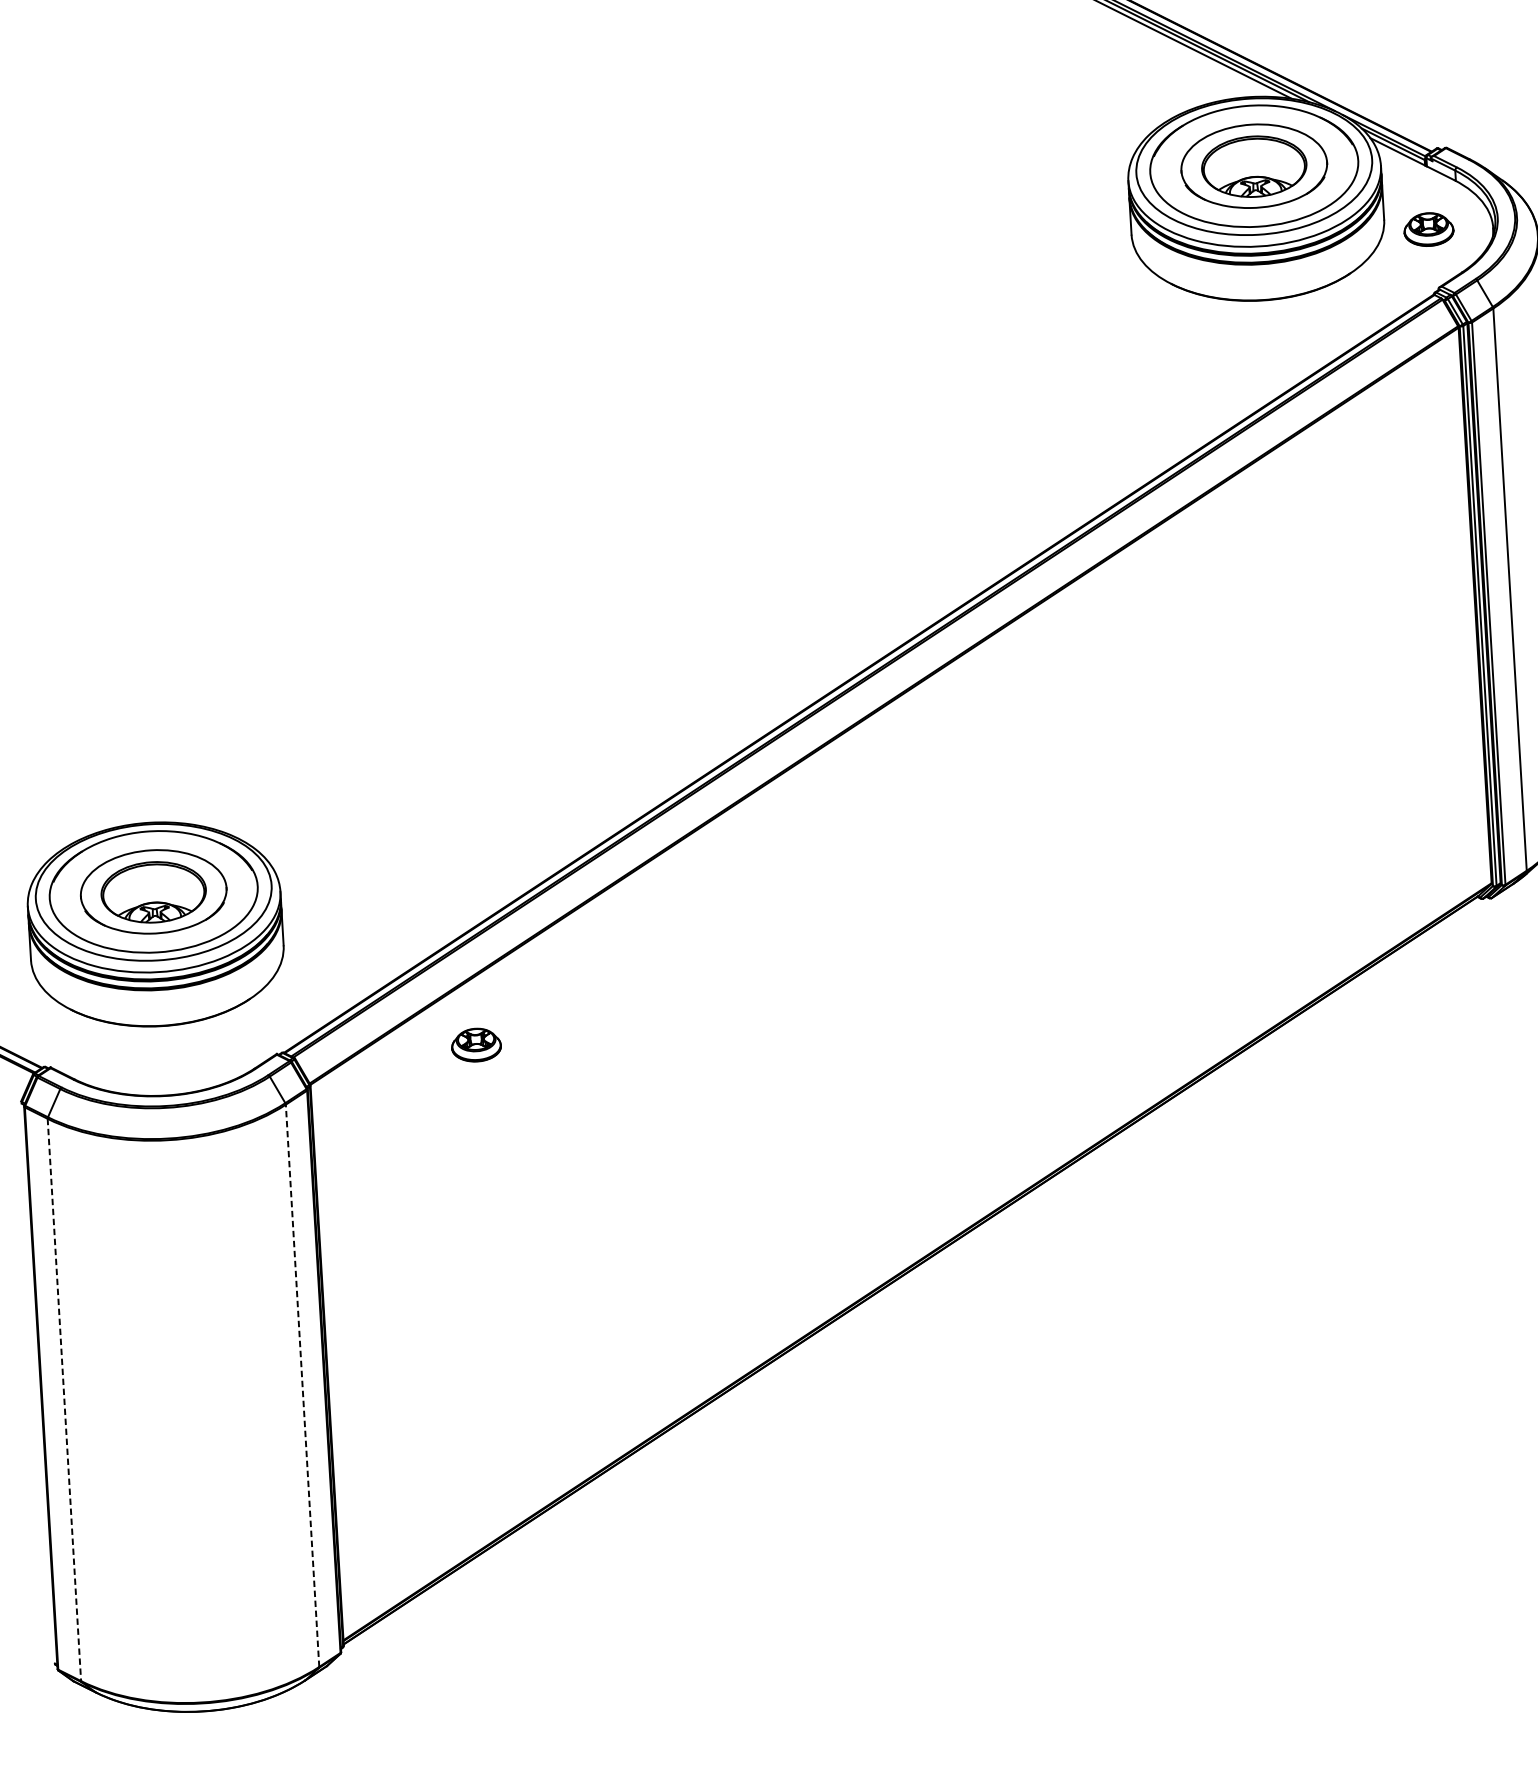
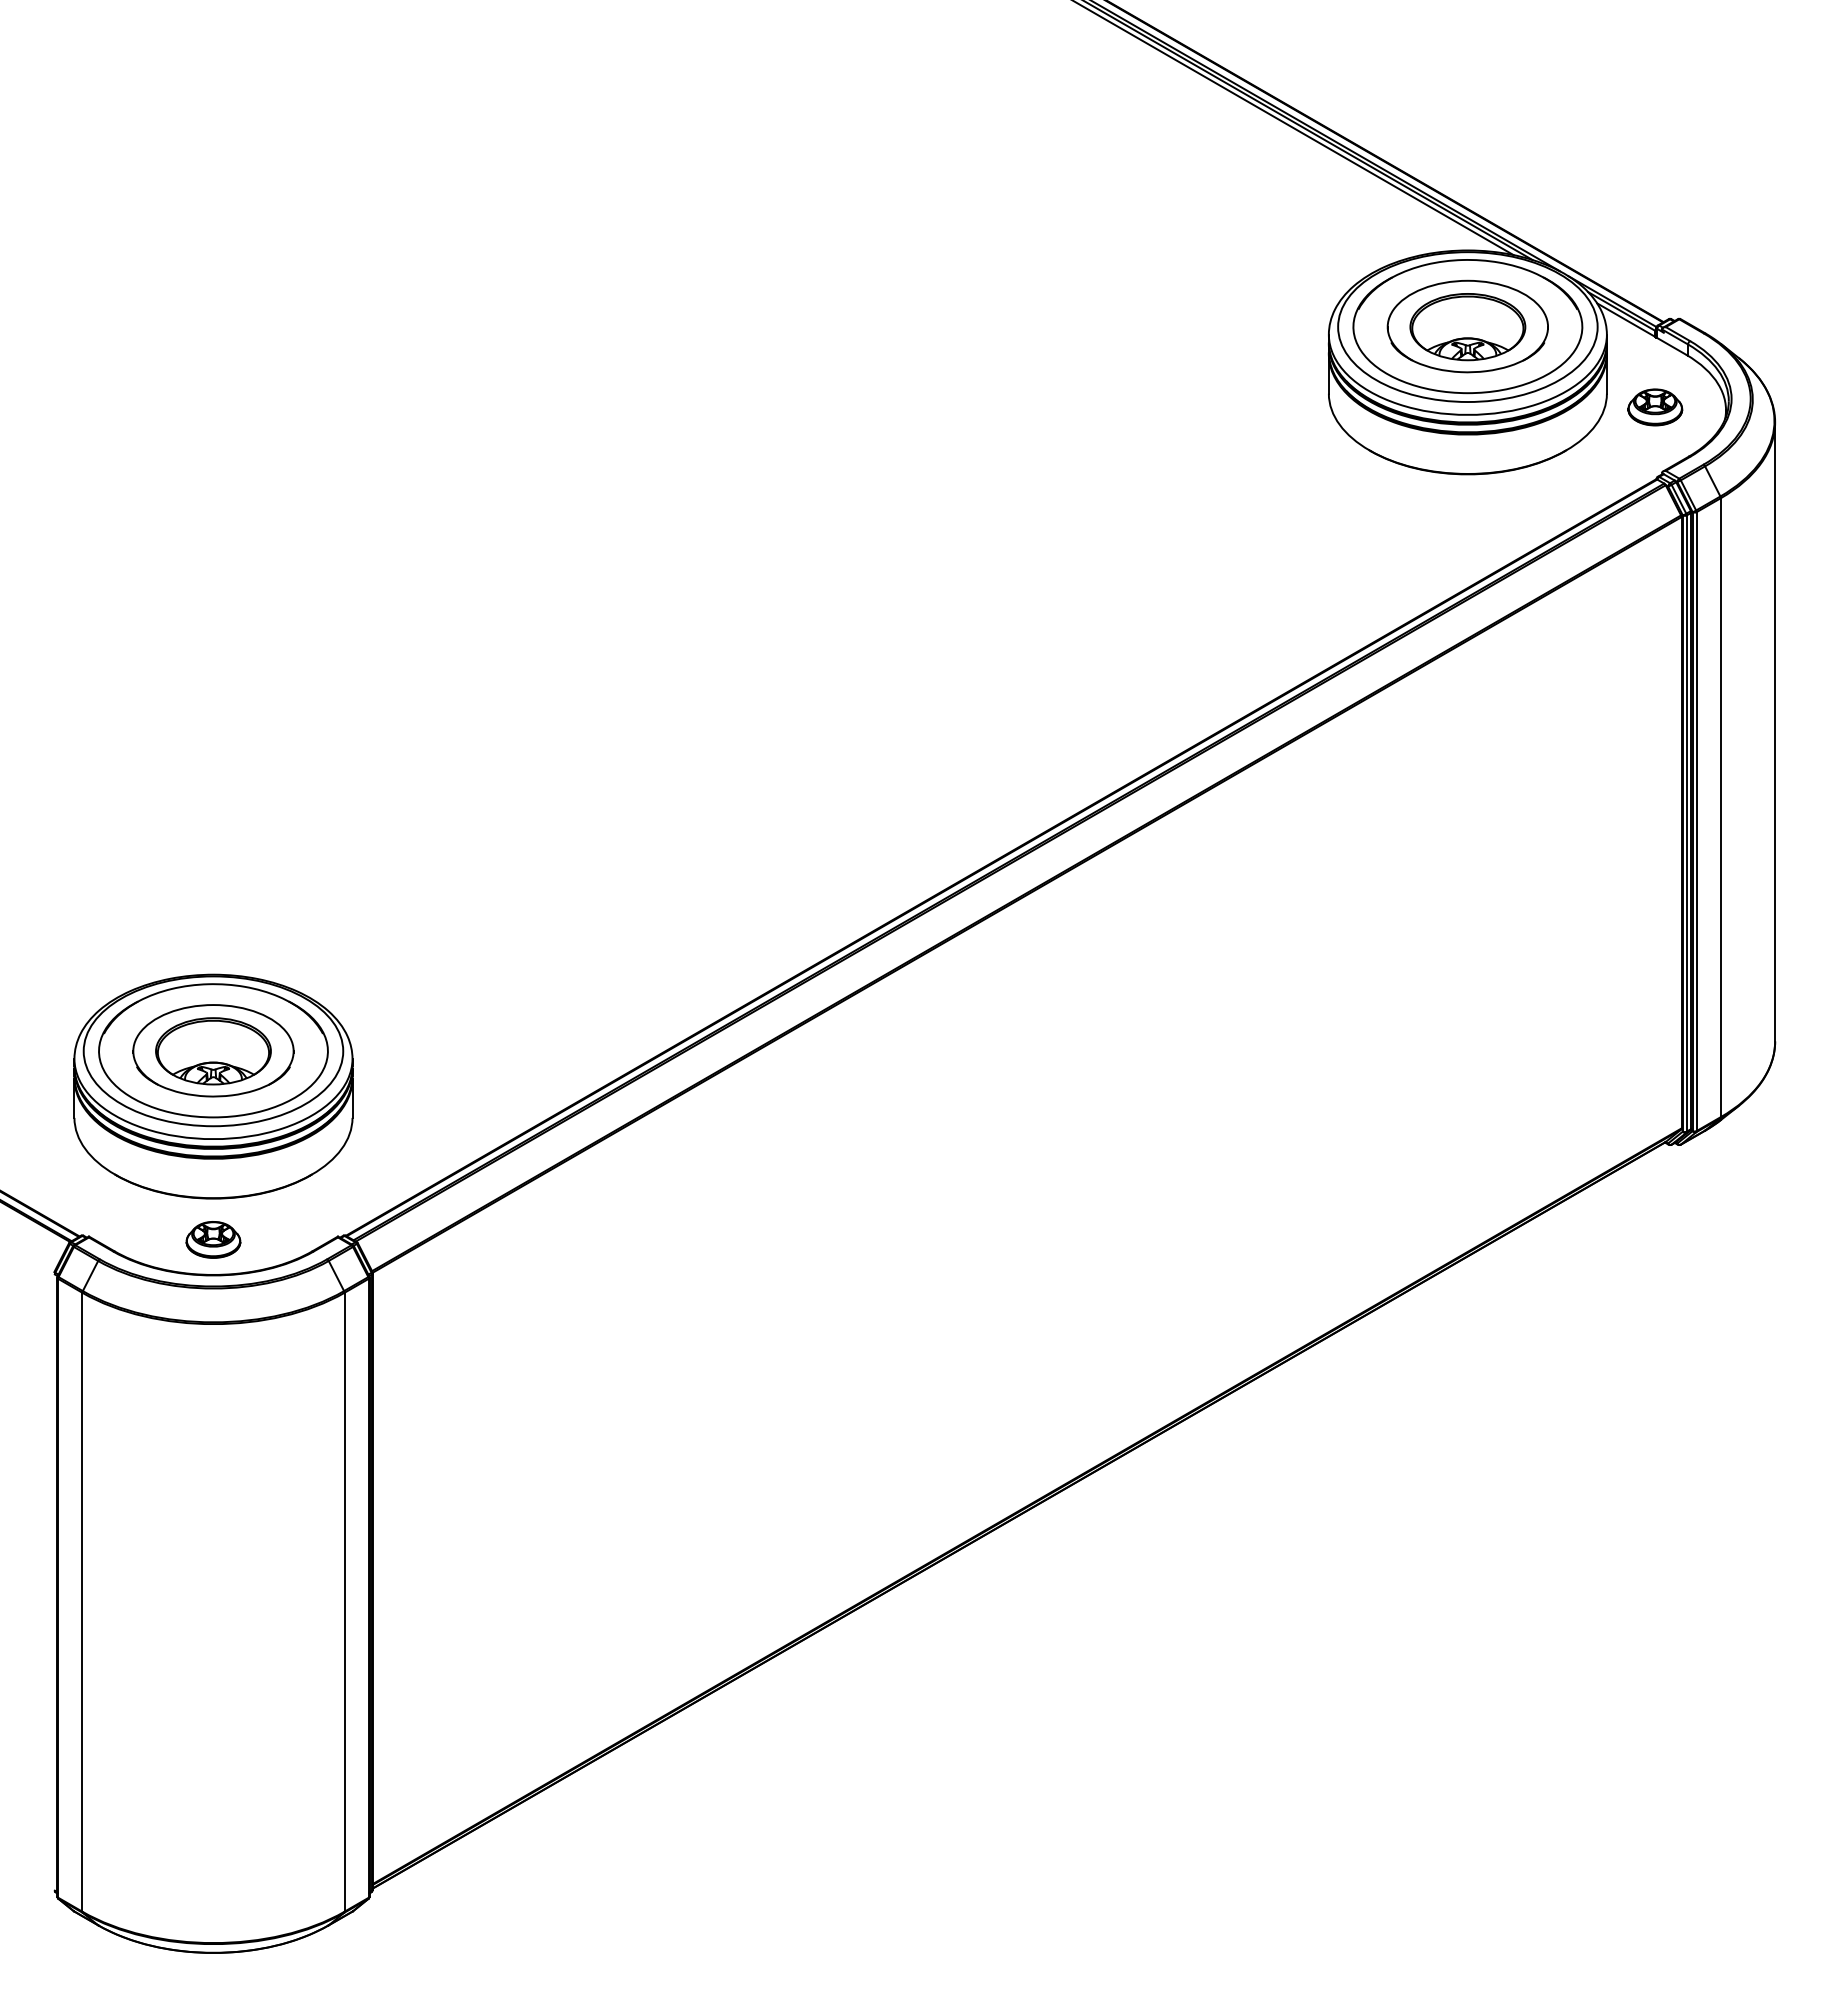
part: (476, 1044) -> (213, 1239), moved
line: (302, 1385) -> (344, 1601), dashed -> solid
line: (64, 1400) -> (82, 1602), dashed -> solid

